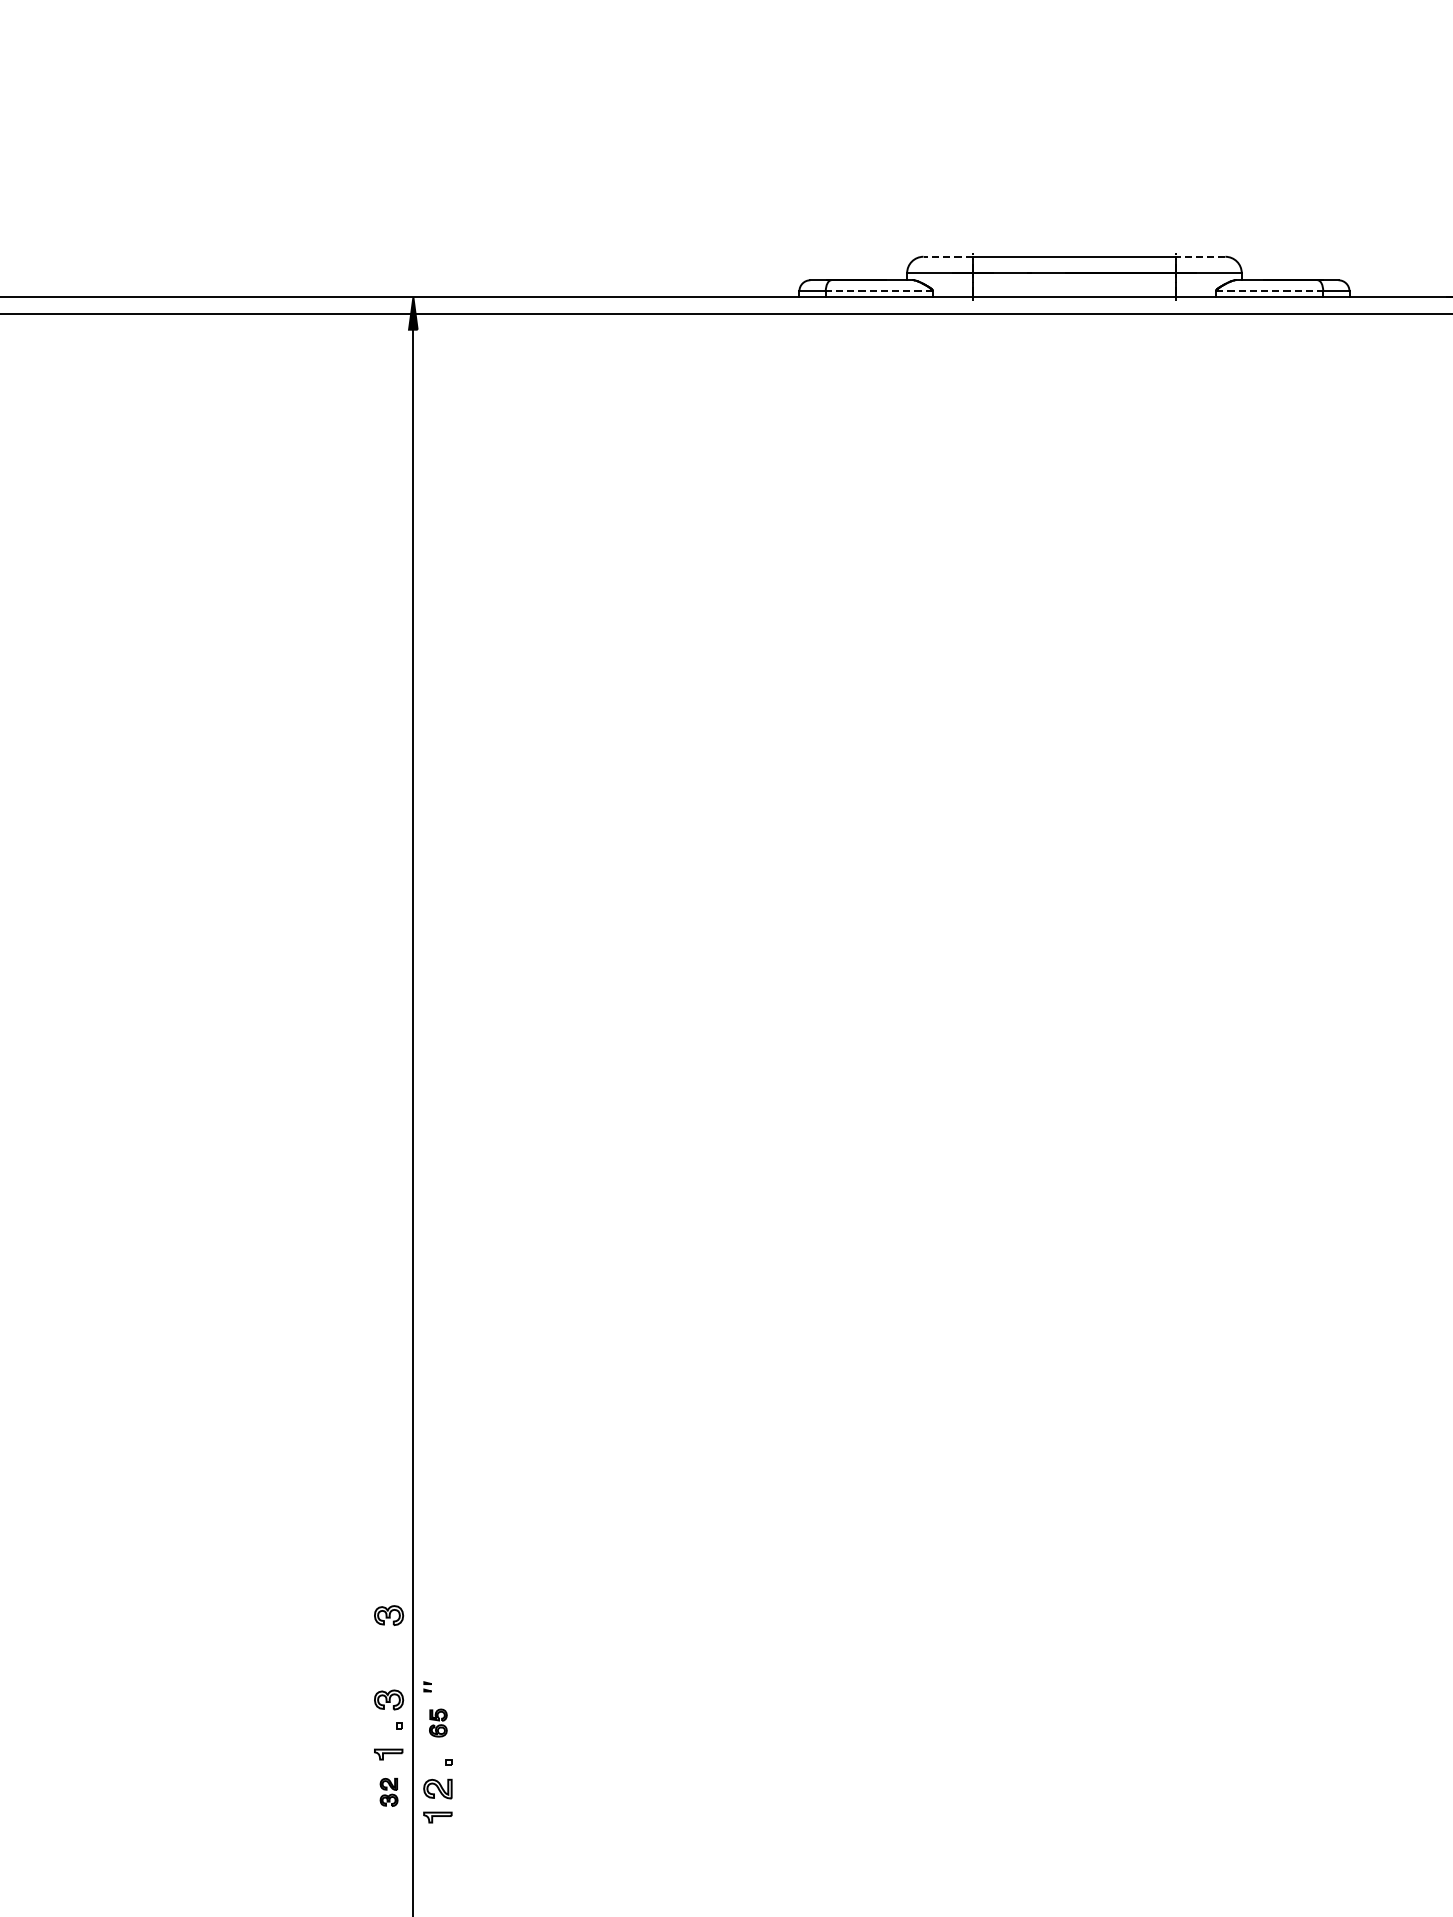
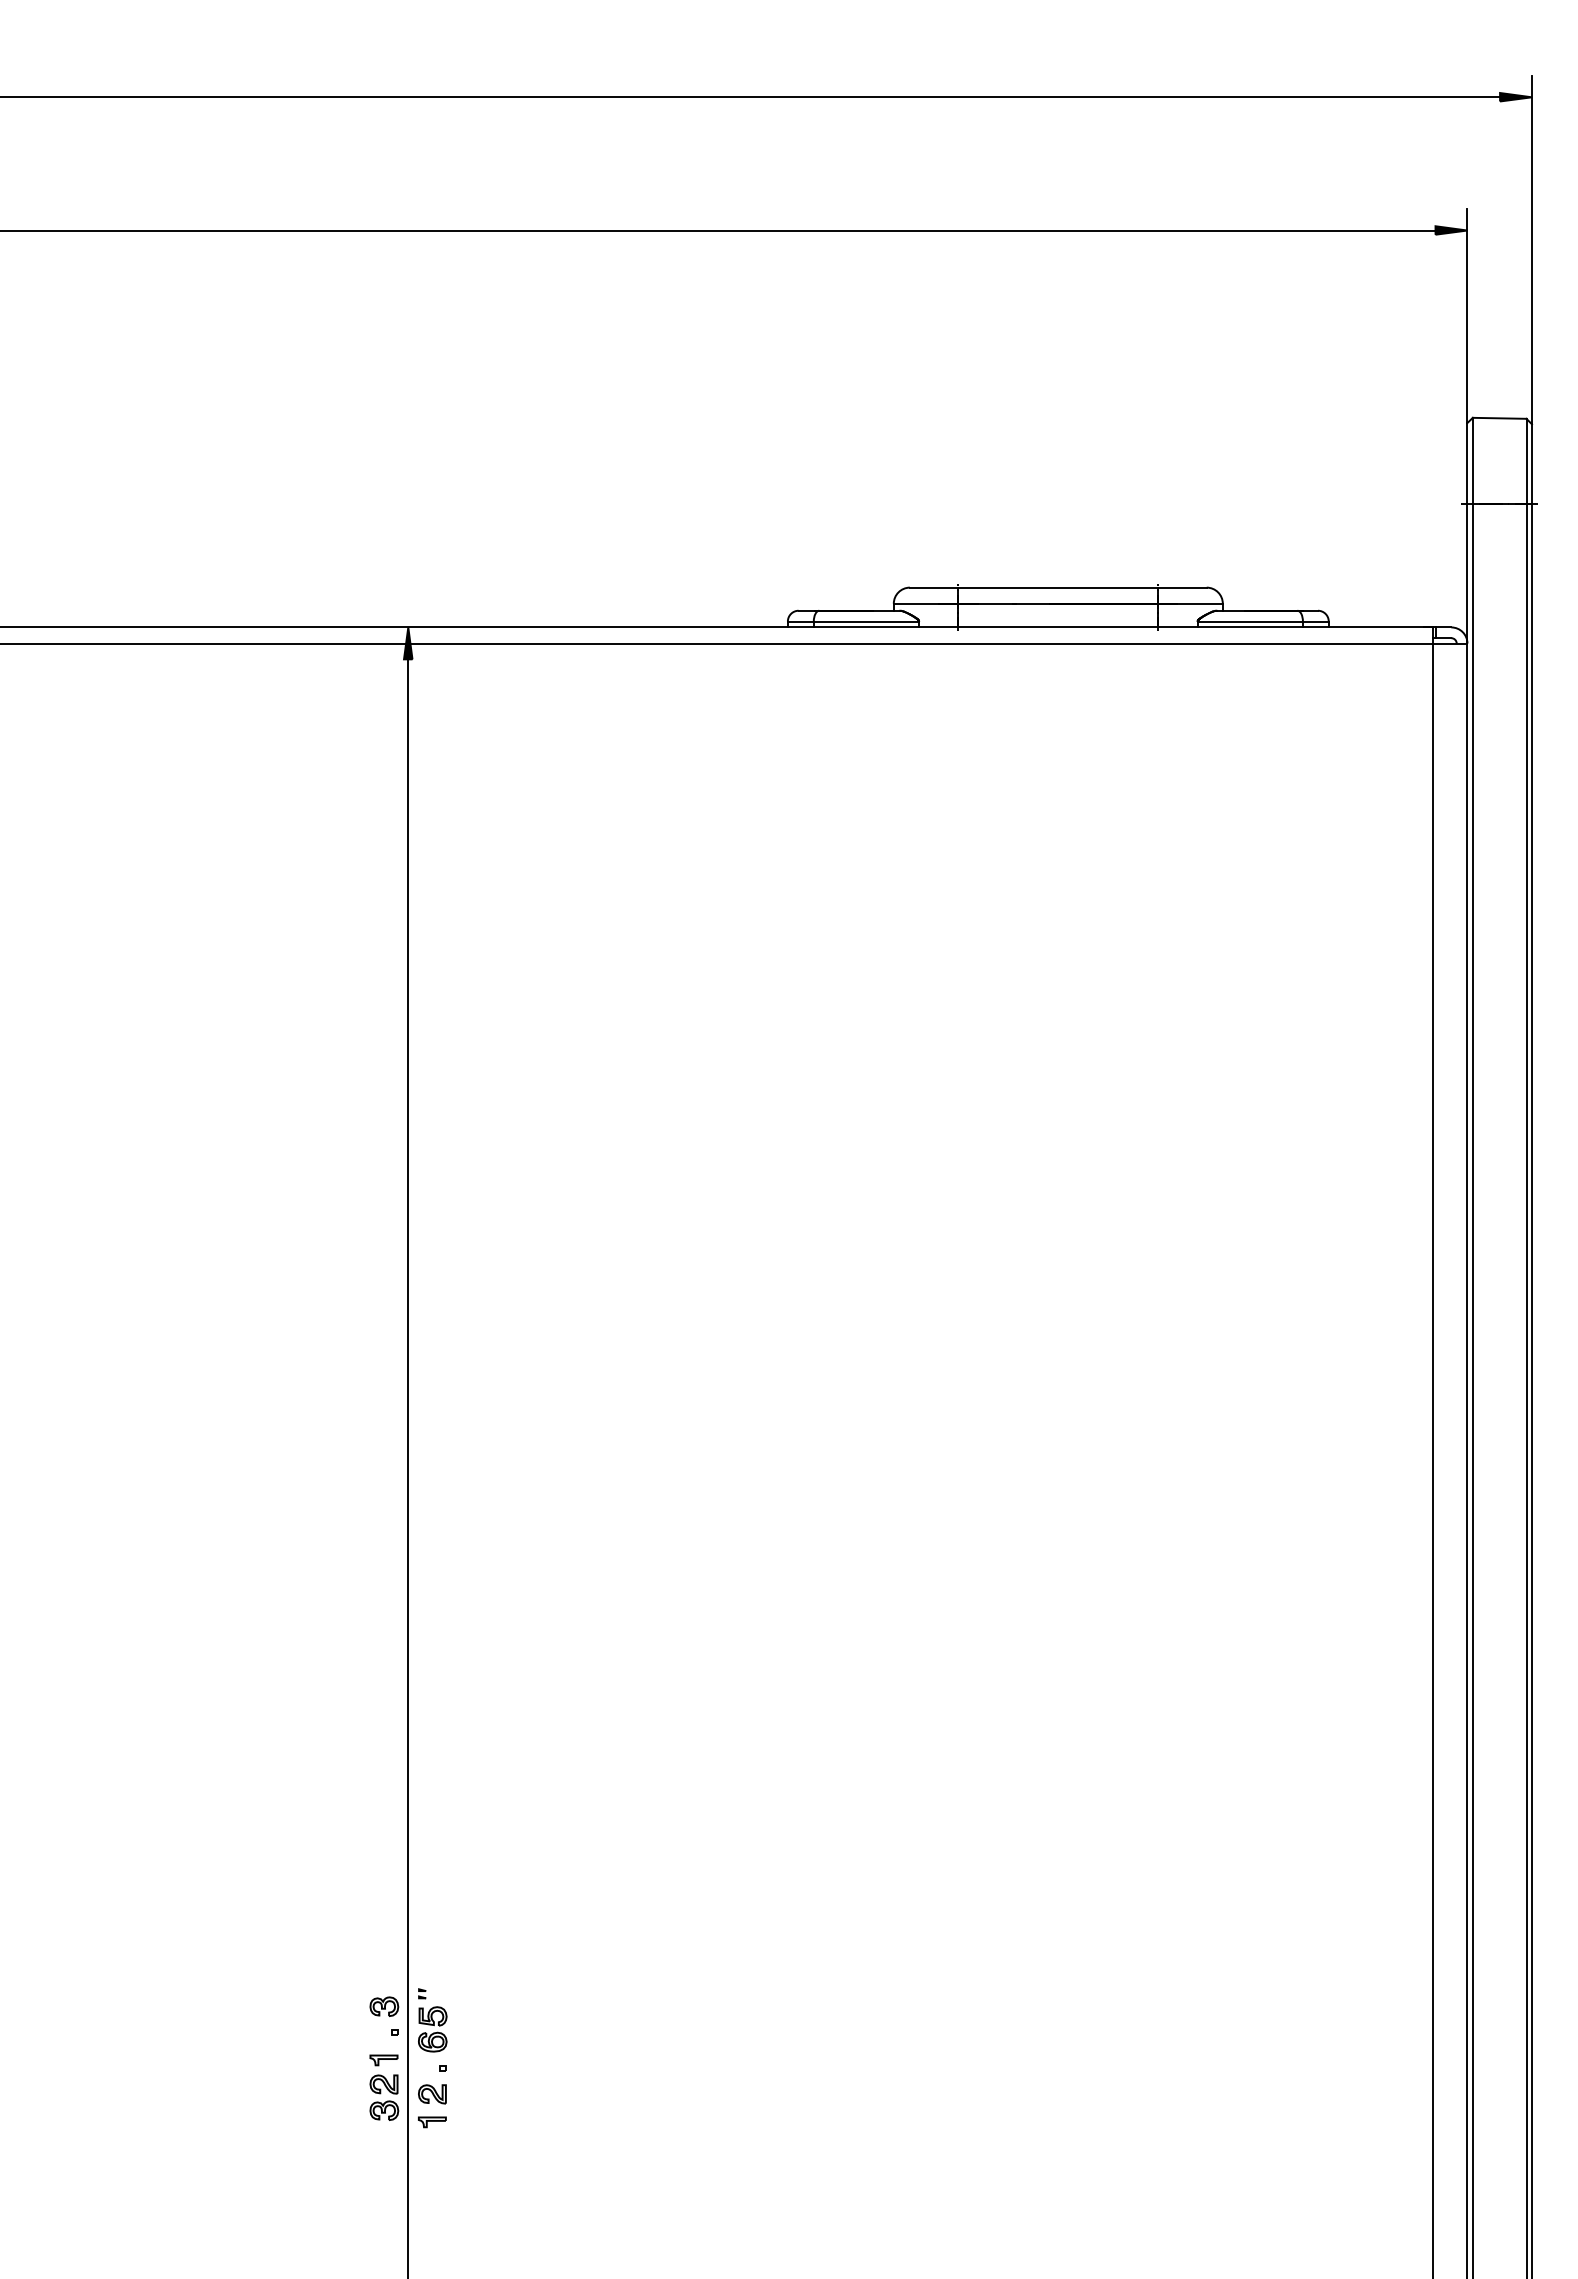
line: (947, 256) -> (933, 587), dashed -> solid
line: (1200, 256) -> (1182, 587), dashed -> solid
line: (879, 291) -> (866, 621), dashed -> solid
line: (1269, 291) -> (1250, 621), dashed -> solid
part: (389, 1615) -> (384, 1923), removed
part: (437, 1723) -> (432, 2029), size x1.67
part: (389, 1792) -> (384, 2097), size x1.67

